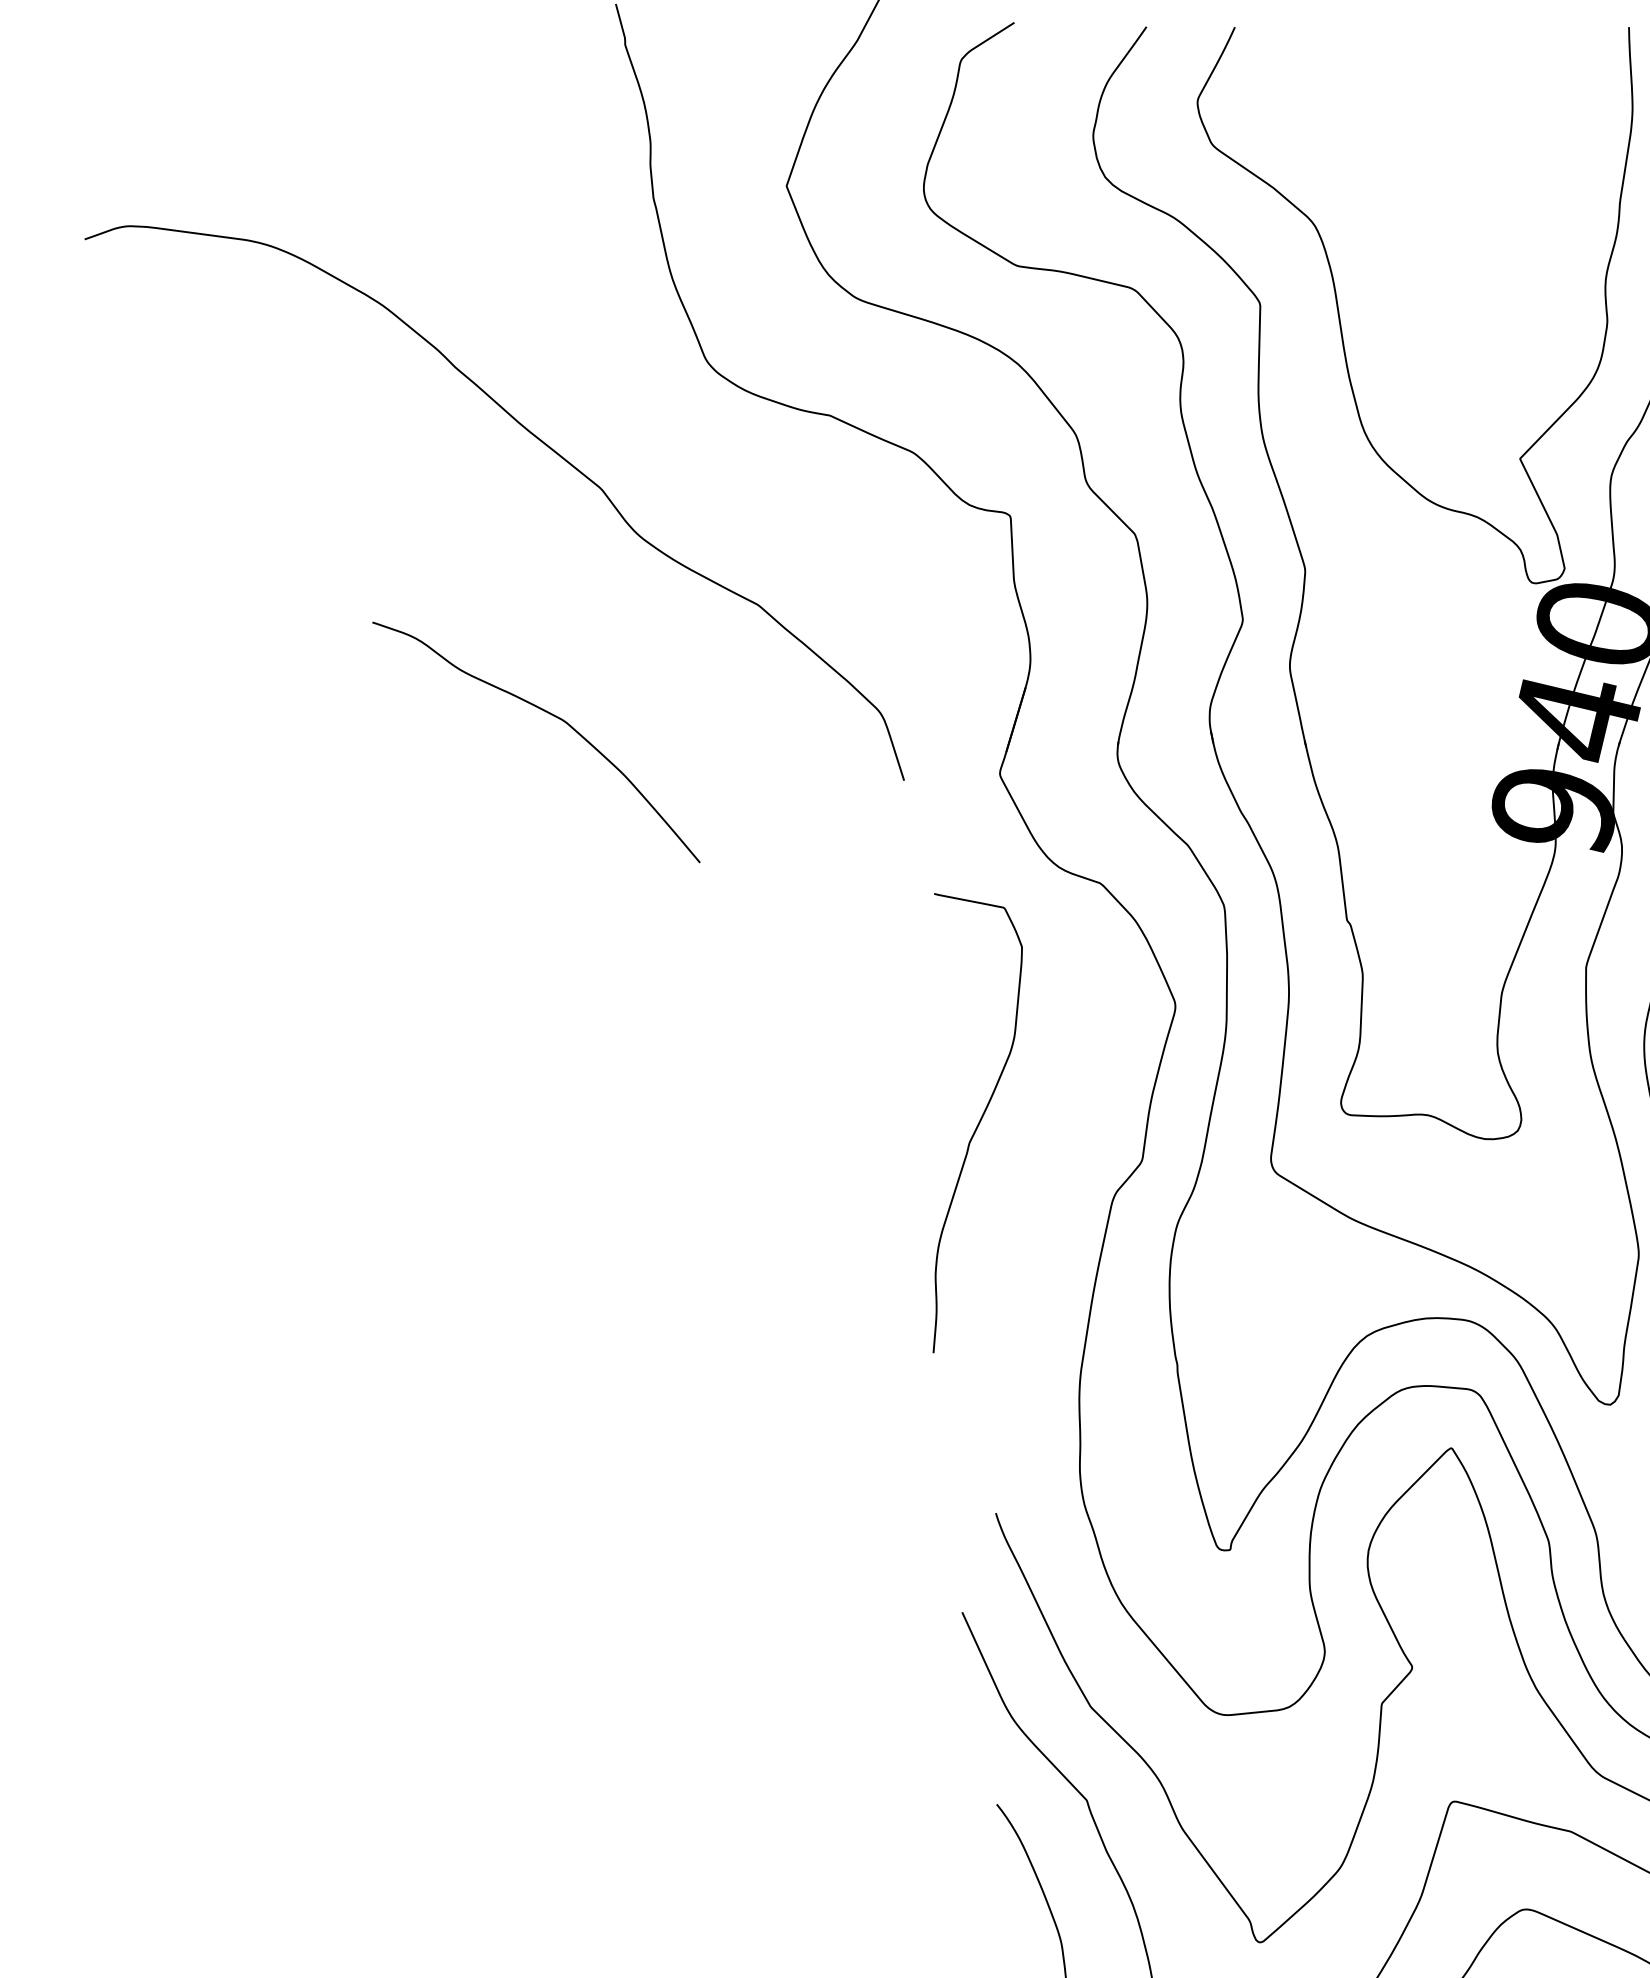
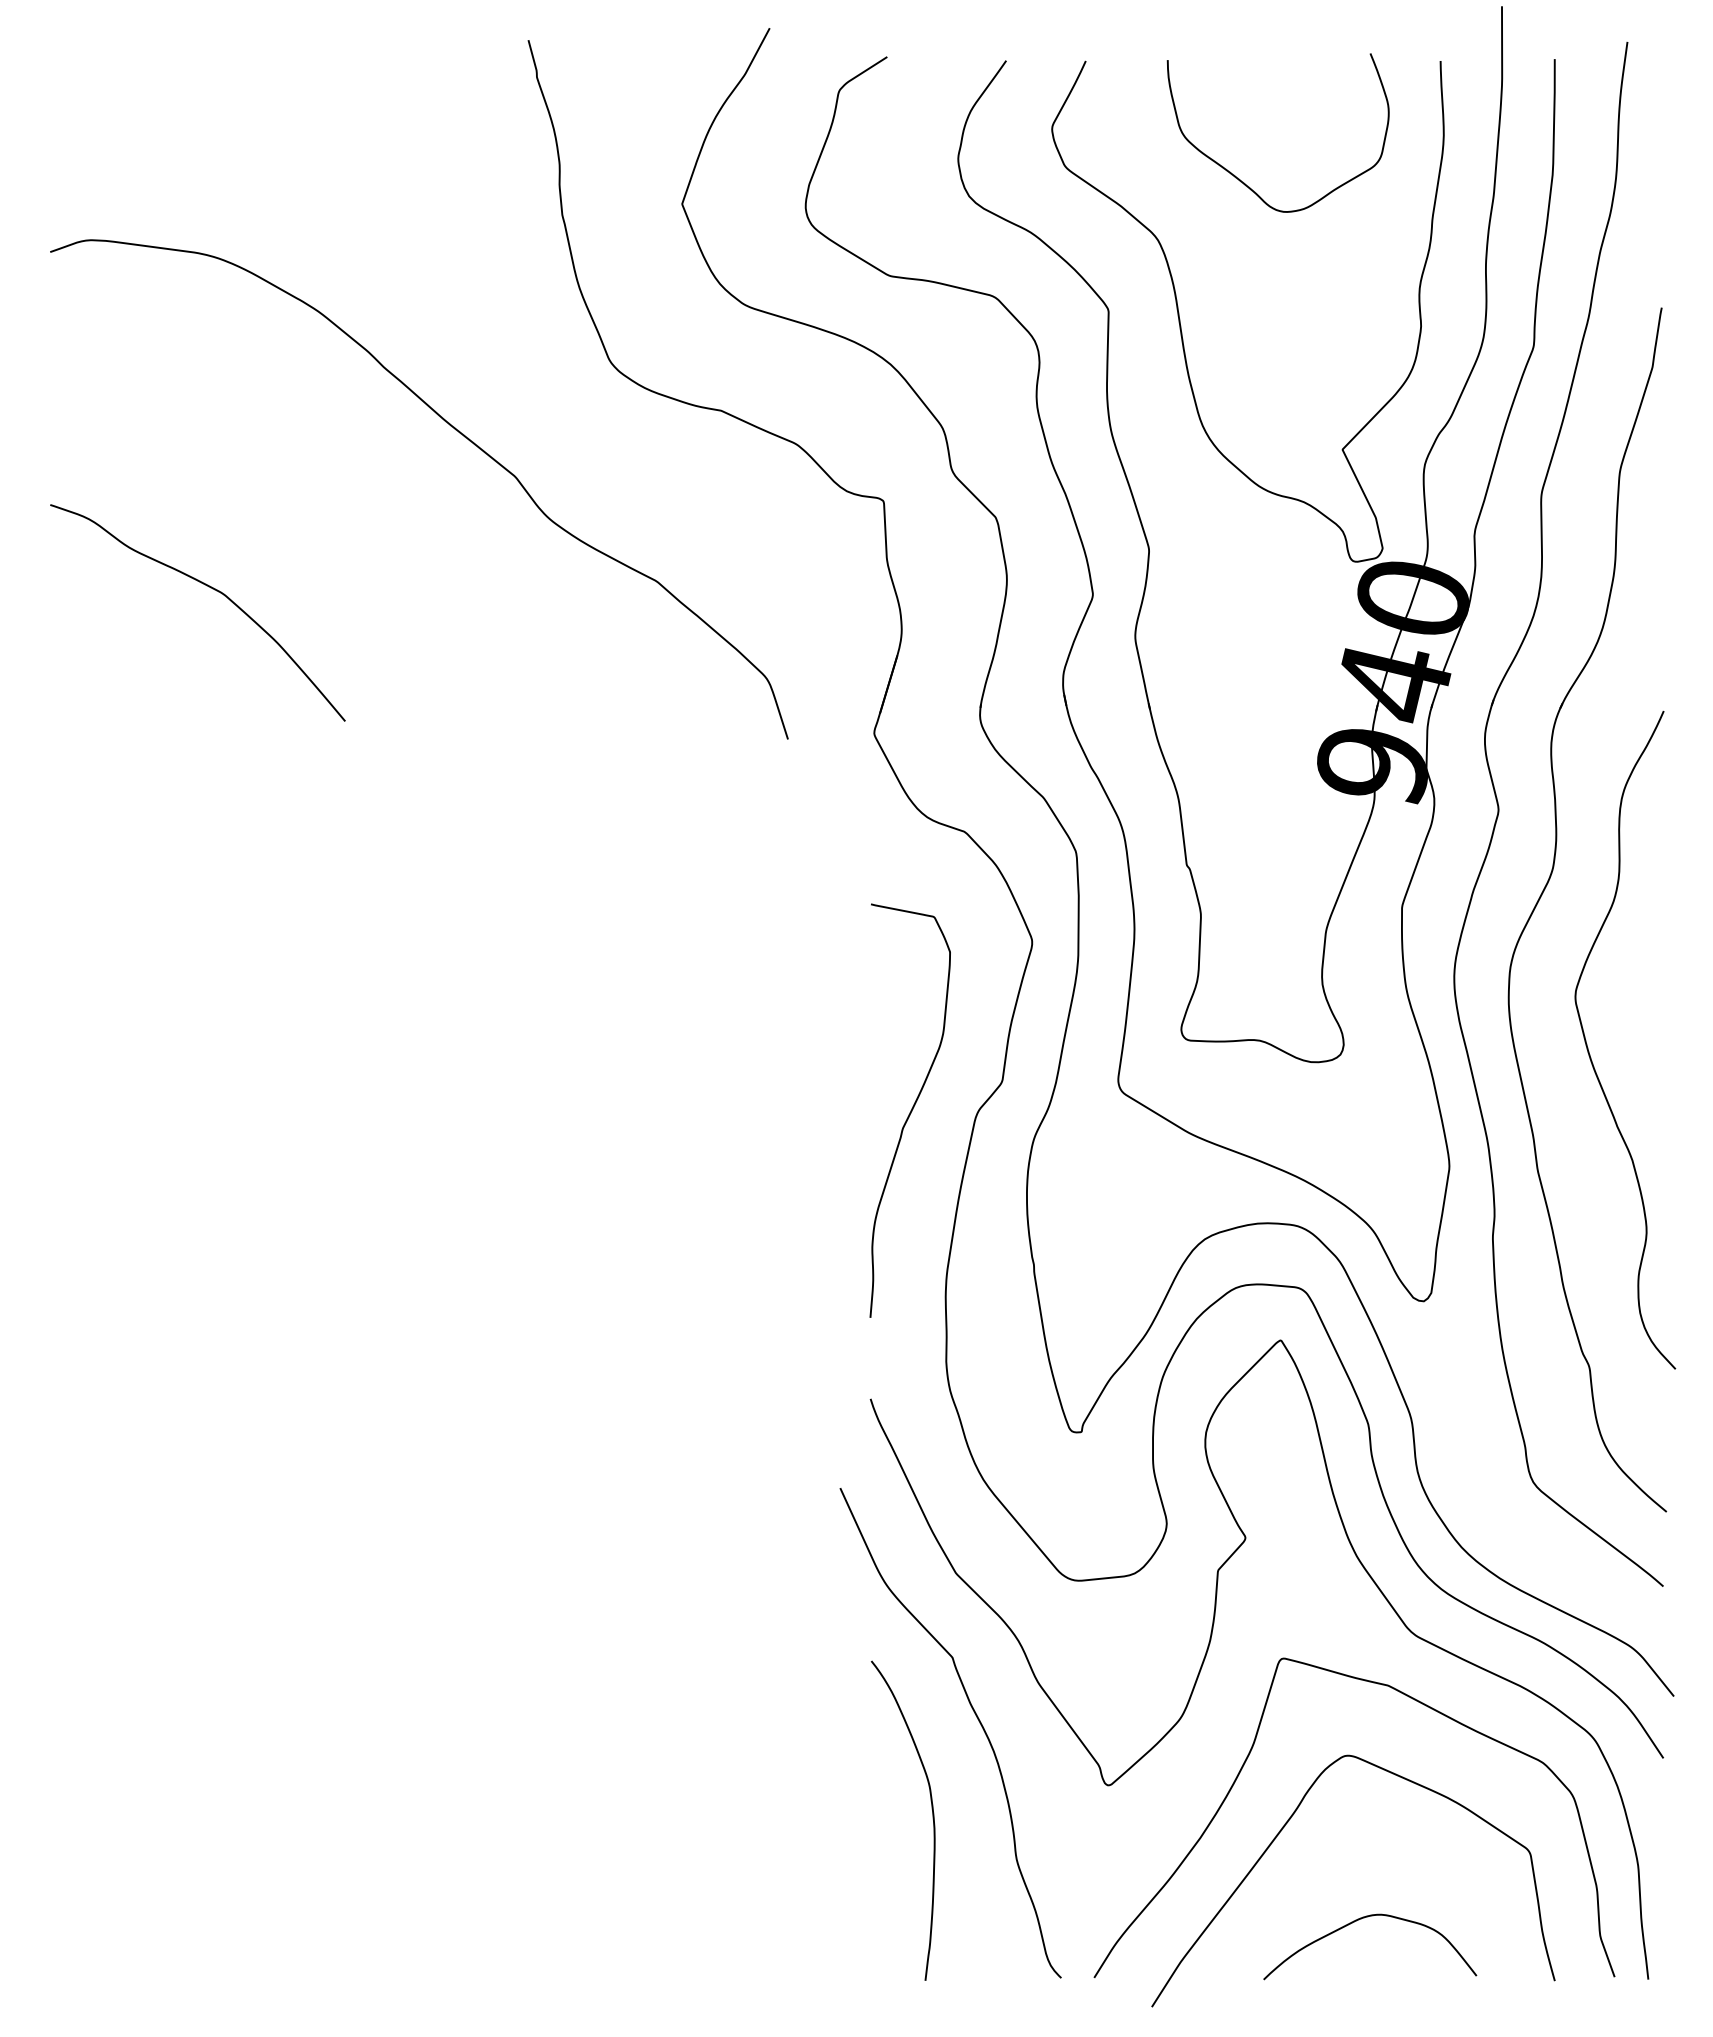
curve: (1405, 157) -> (1239, 178), added
curve: (550, 715) -> (210, 588), moved
curve: (978, 1122) -> (910, 1110), moved

